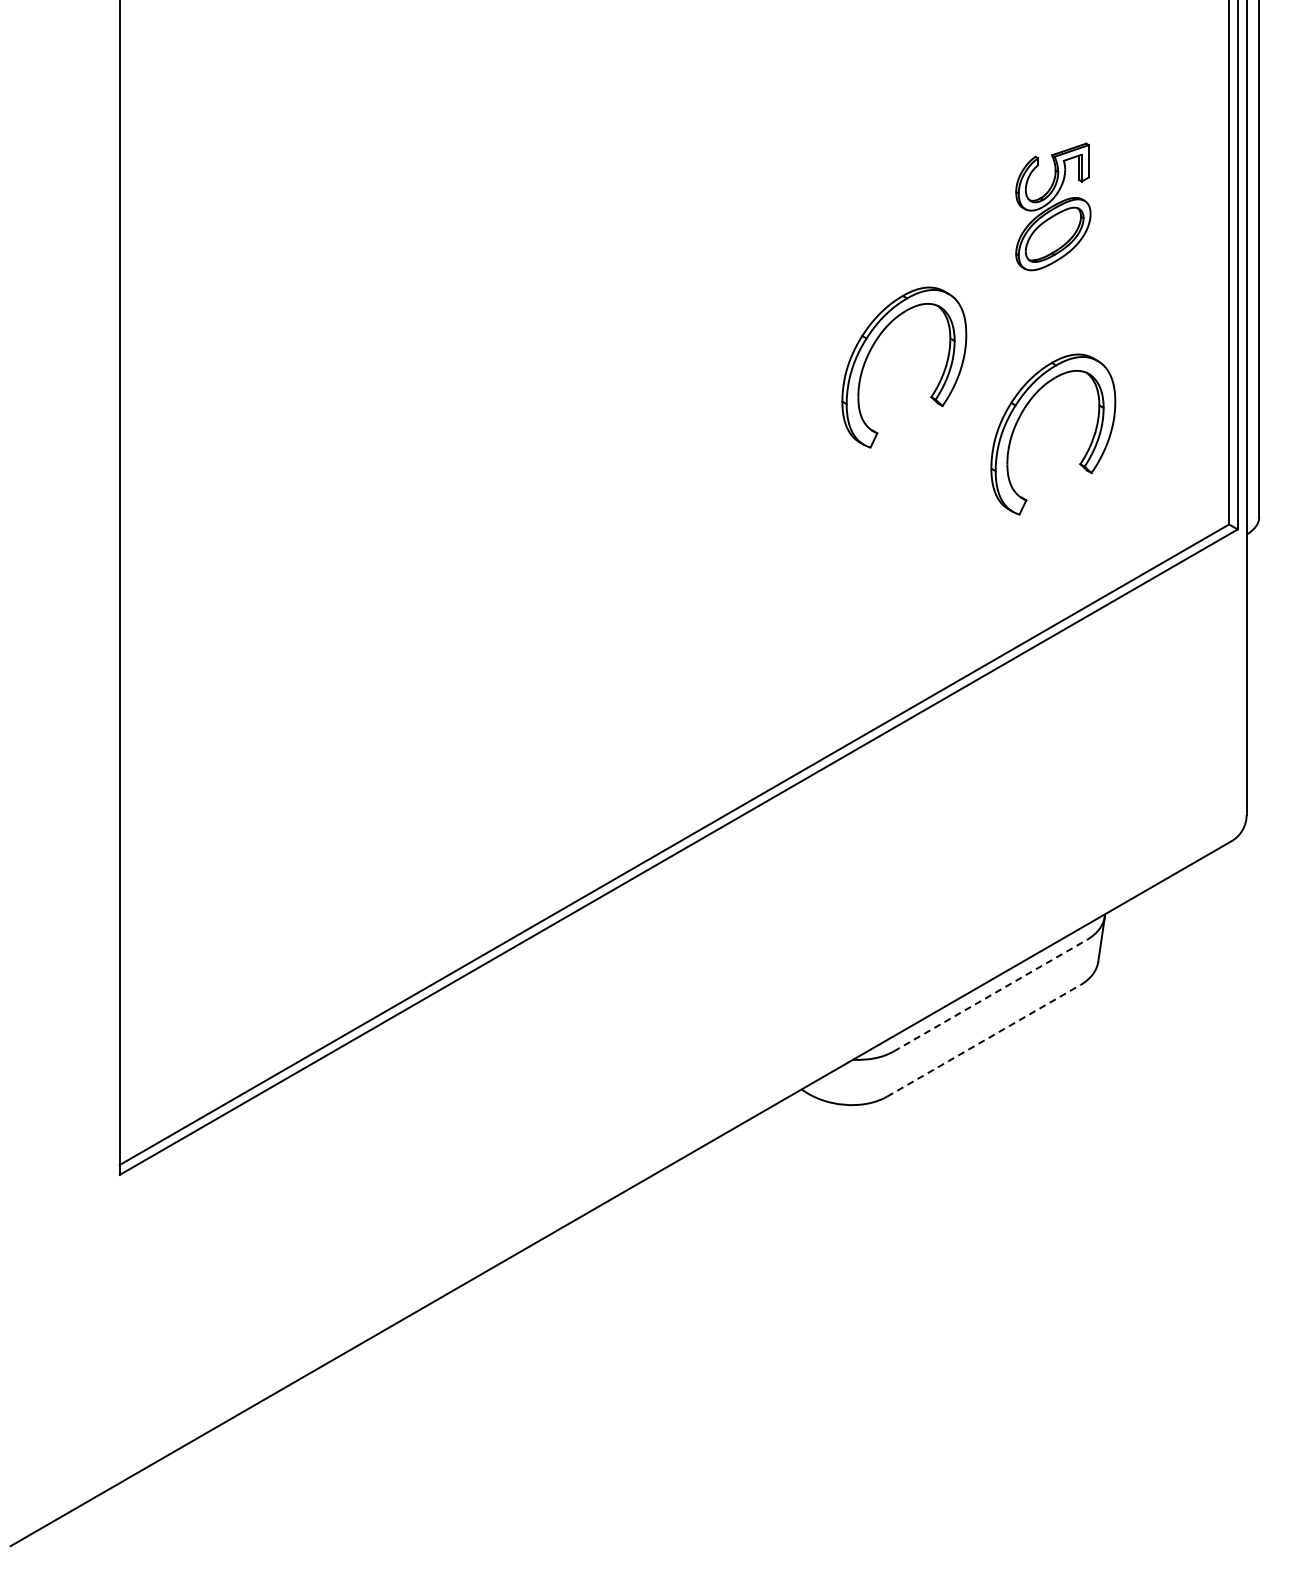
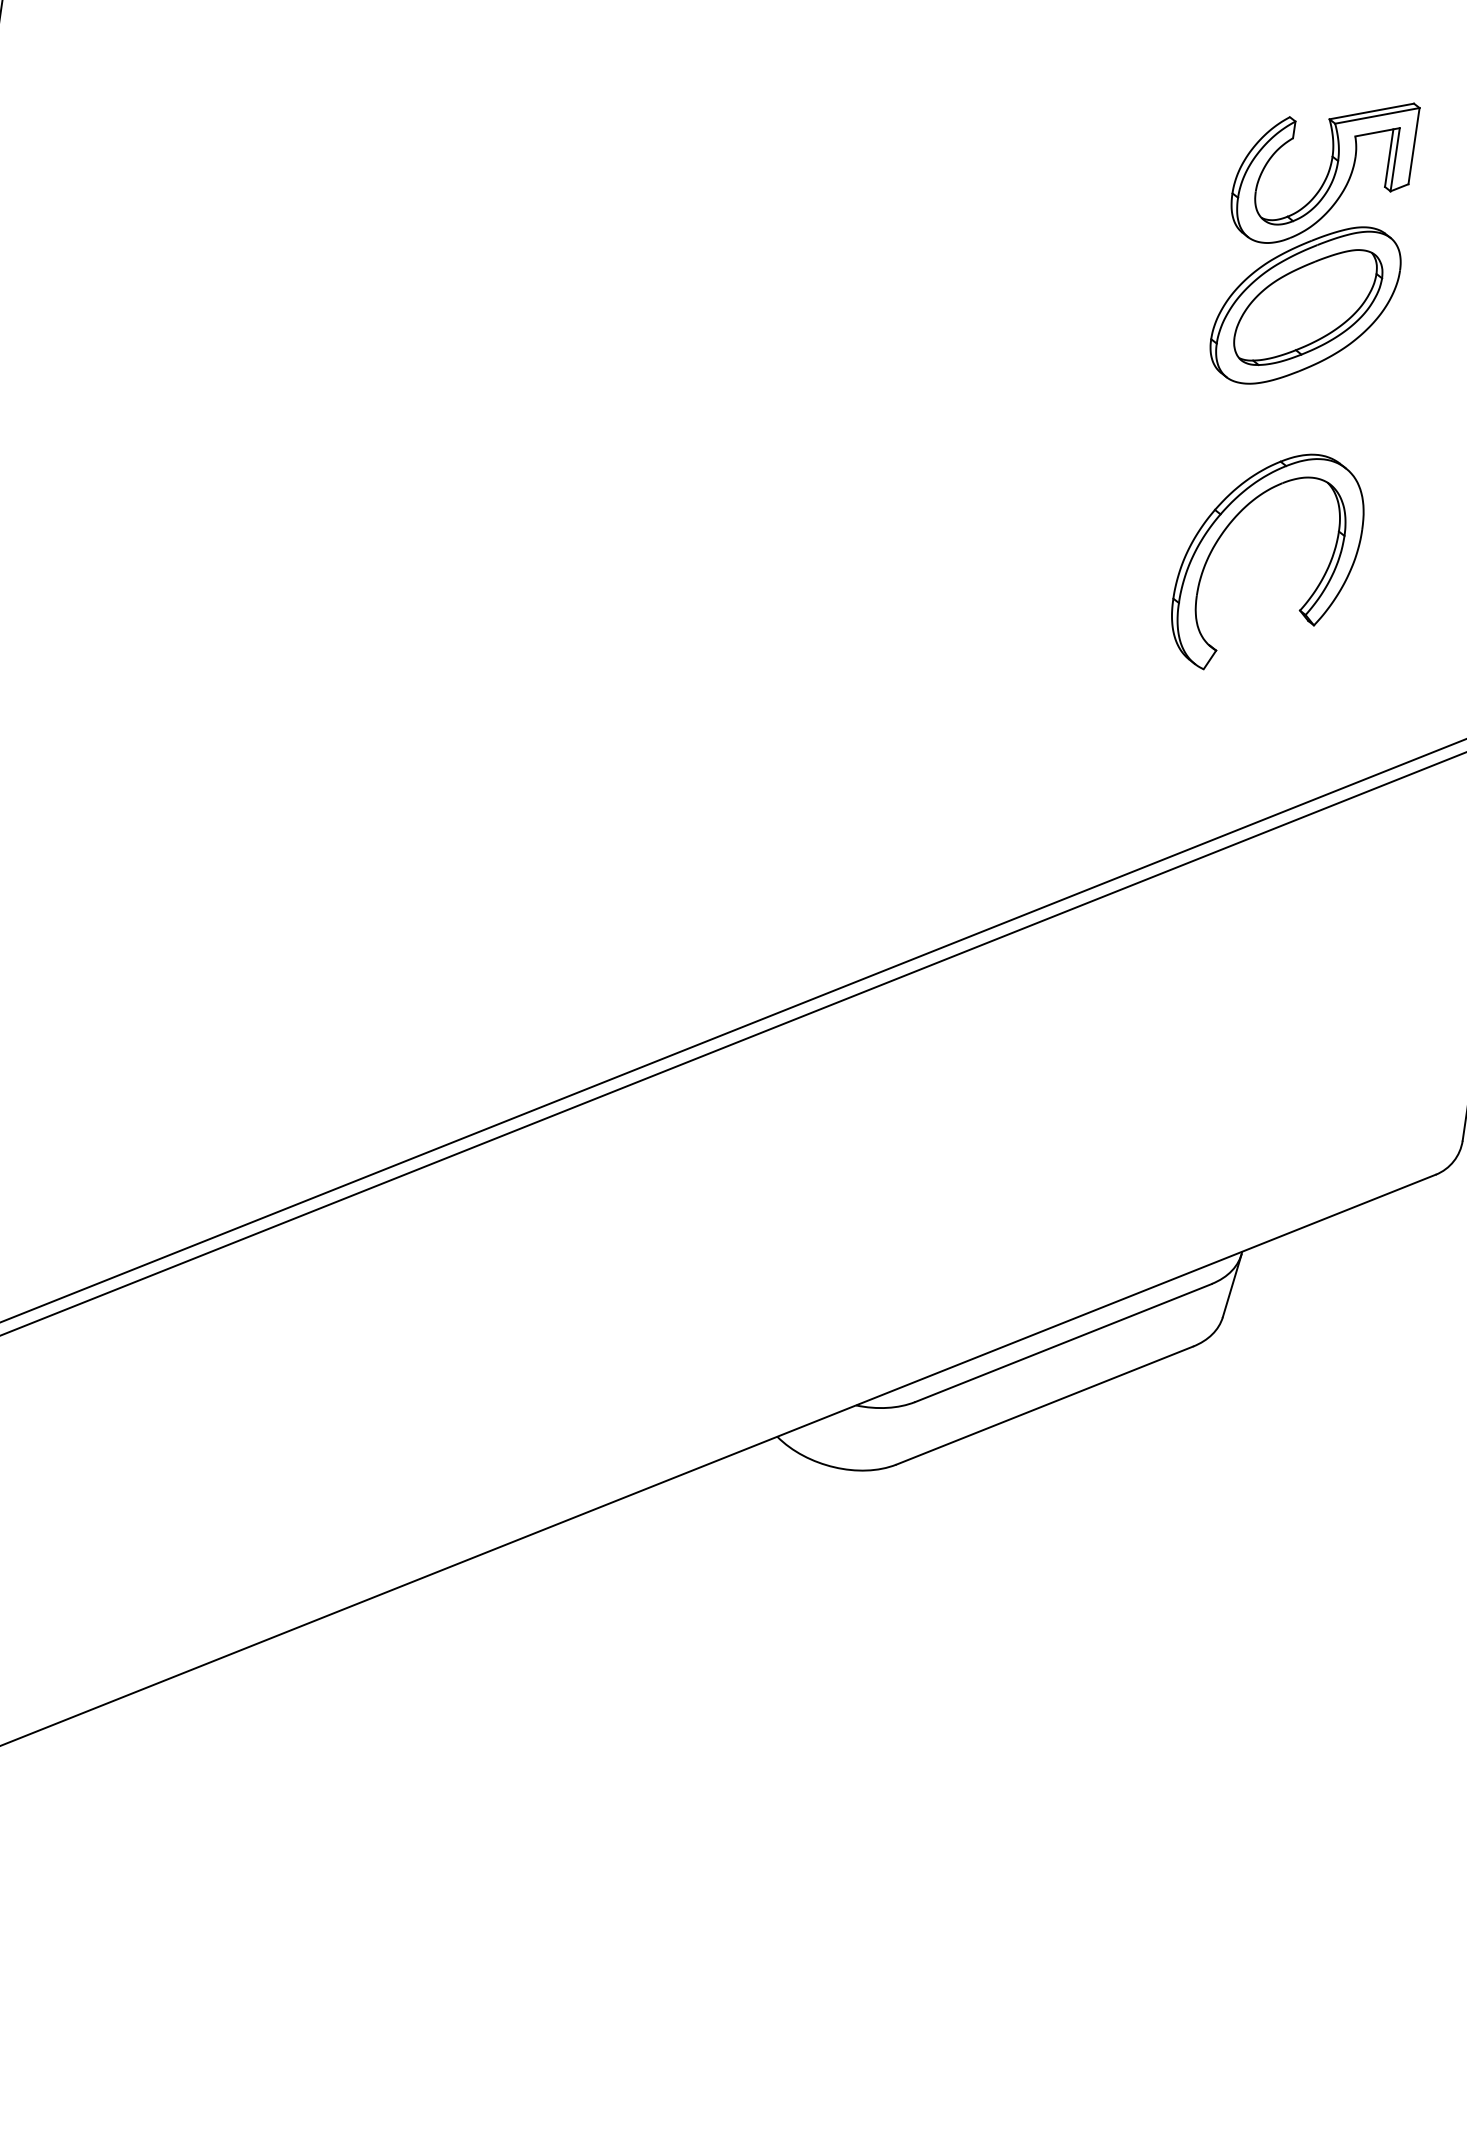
part: (1053, 206) -> (1315, 240), size x1.67
part: (871, 350) -> (1028, 406), removed
line: (990, 995) -> (1063, 1342), dashed -> solid
line: (983, 1040) -> (1044, 1405), dashed -> solid

